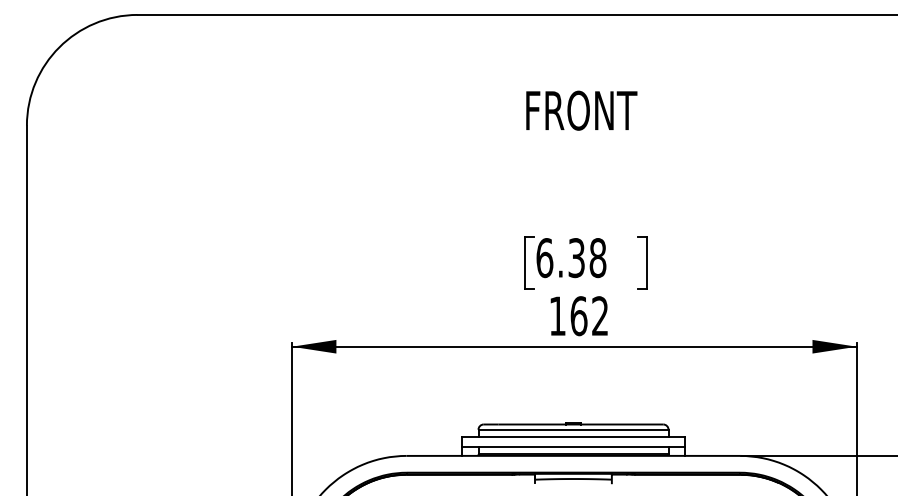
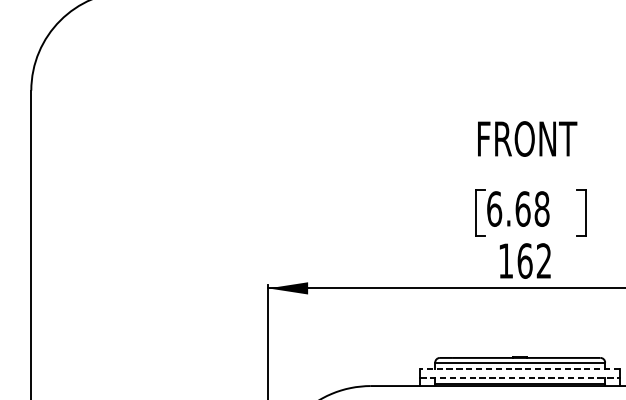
text: (581, 110) -> (527, 138), moved
text: (576, 258) -> (522, 209), 6.38 -> 6.68
line: (573, 436) -> (520, 368), solid -> dashed
line: (573, 447) -> (520, 378), solid -> dashed

